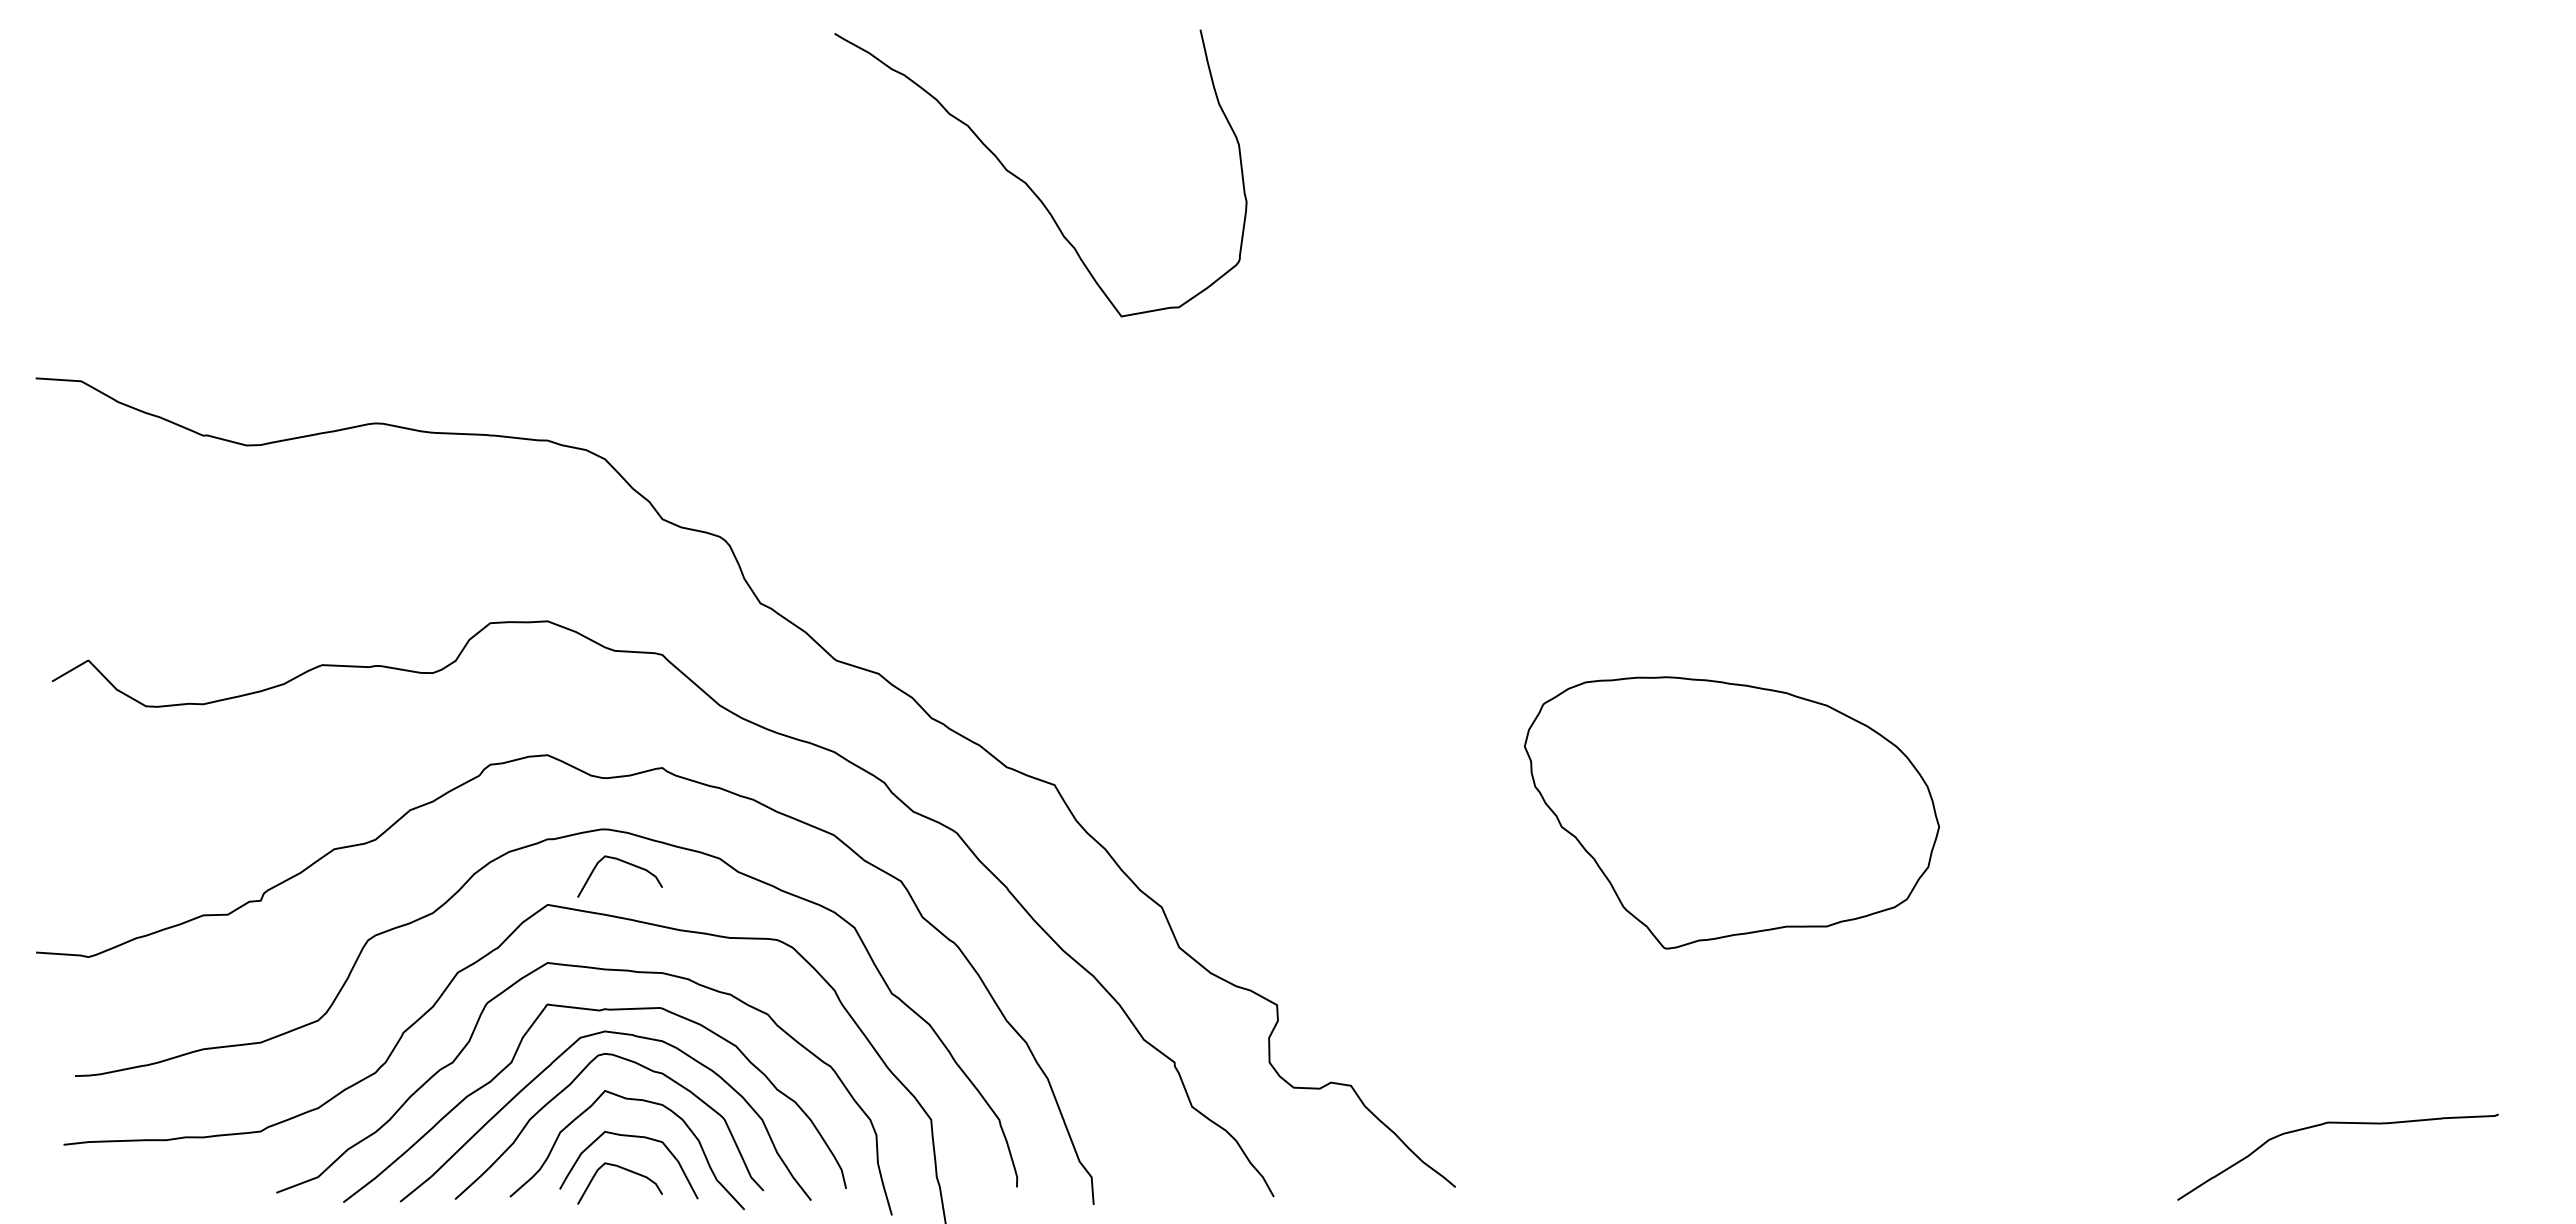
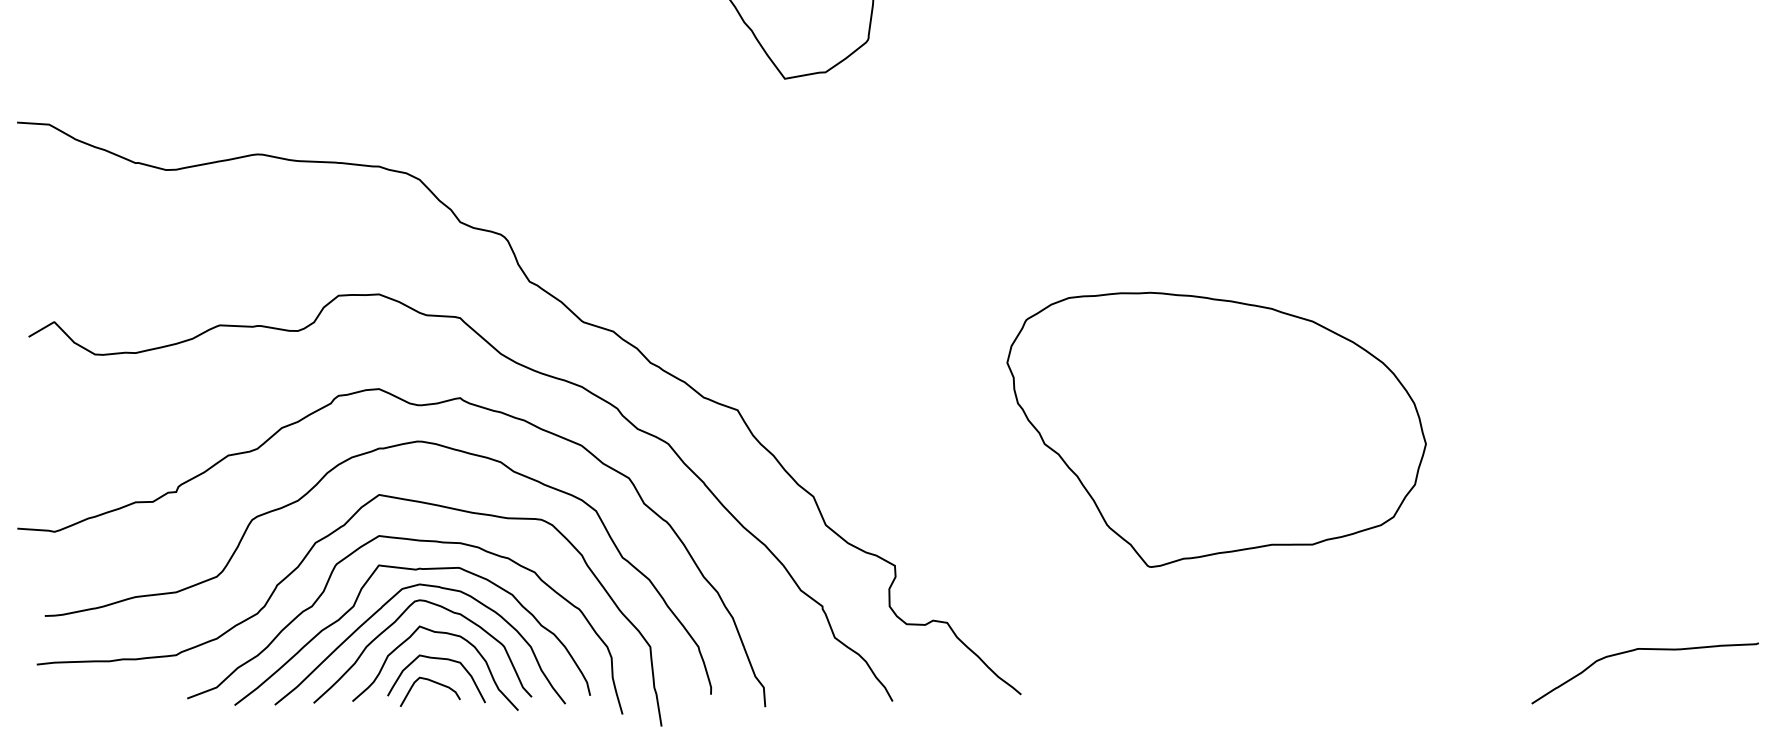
part: (1731, 812) -> (1216, 429), size x1.43
curve: (625, 863) -> (434, 465), removed

